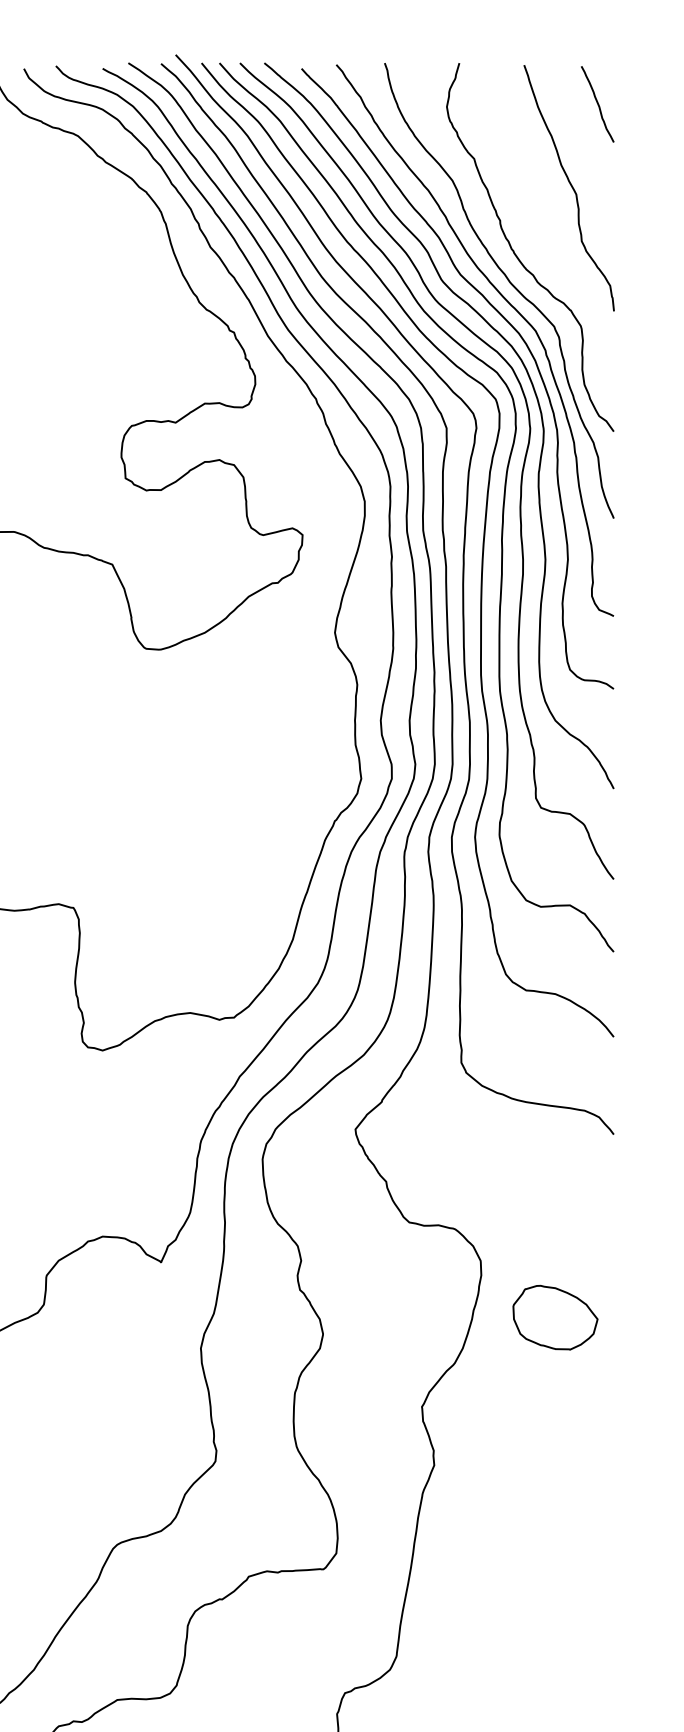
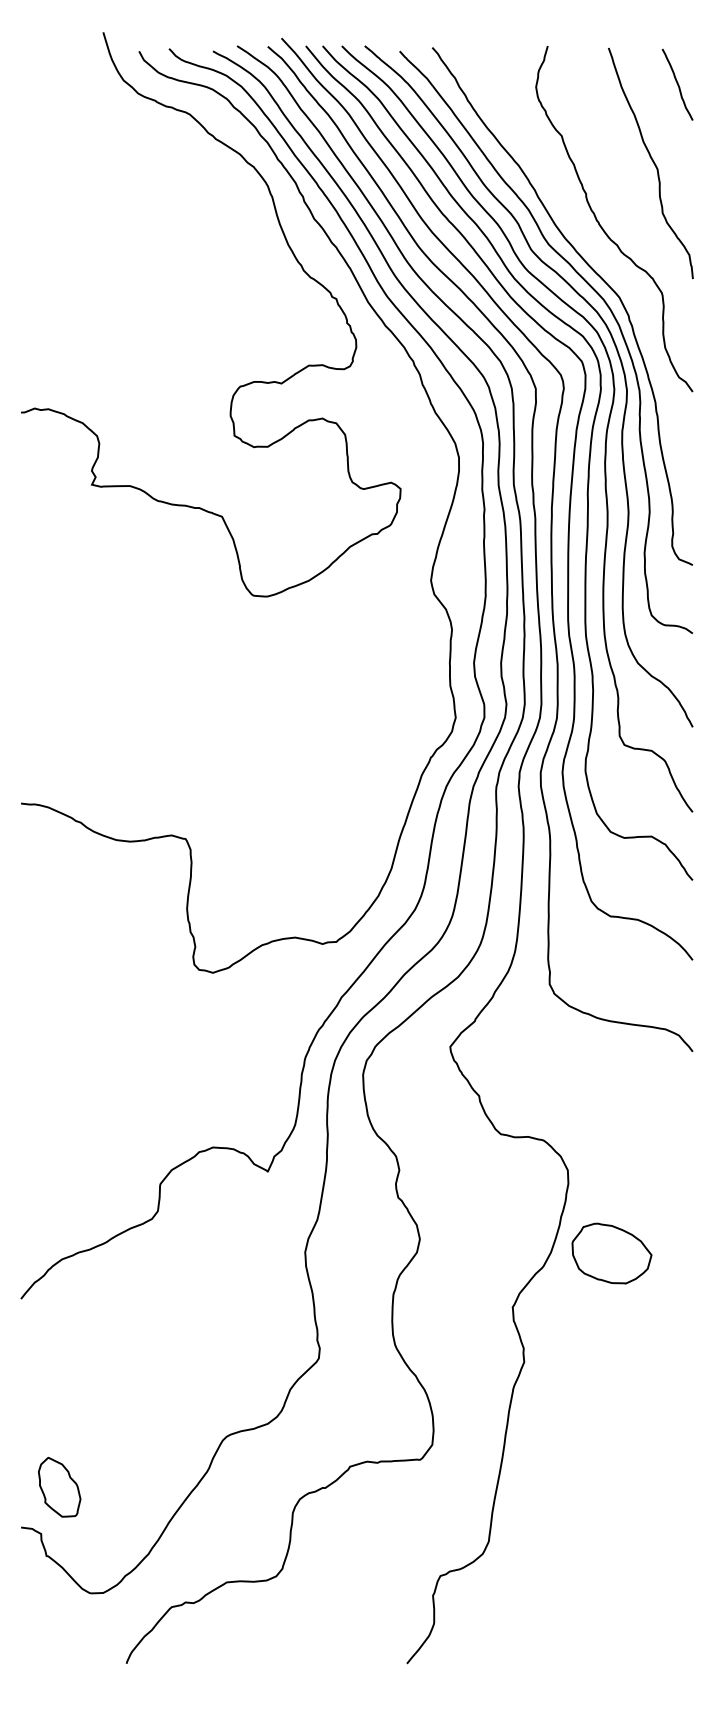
curve: (509, 283) -> (594, 252), removed
part: (554, 1317) -> (611, 1253), moved

